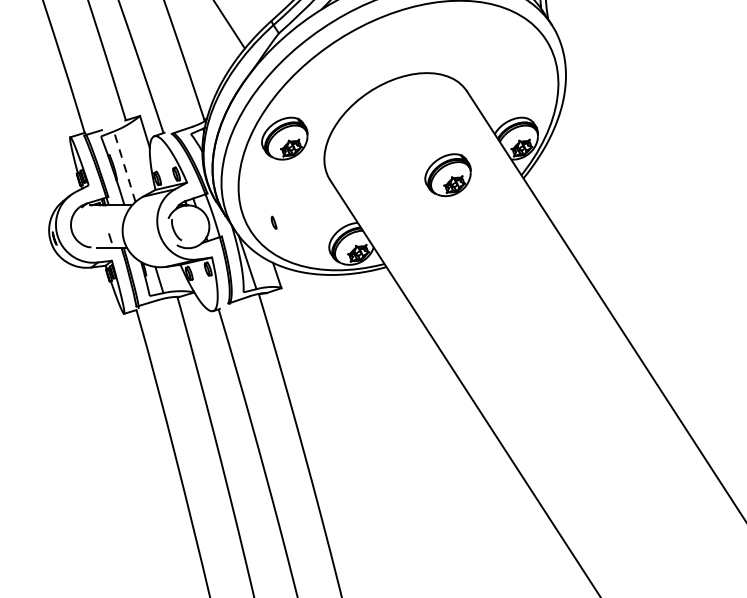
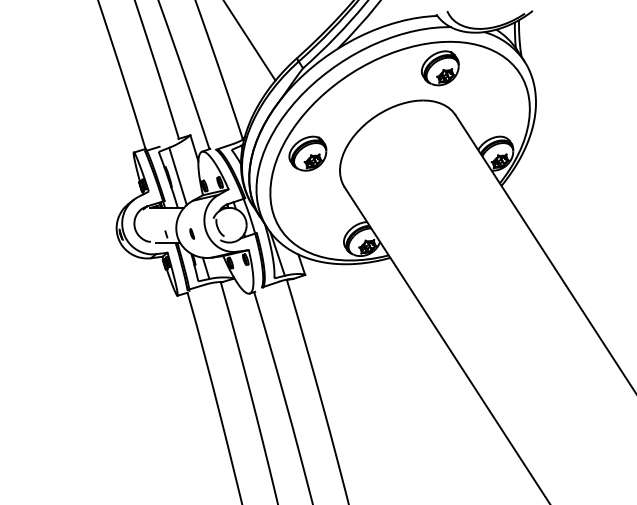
line: (124, 166) -> (177, 176), dashed -> solid
part: (448, 175) -> (440, 68), moved
part: (274, 222) -> (192, 233), moved

